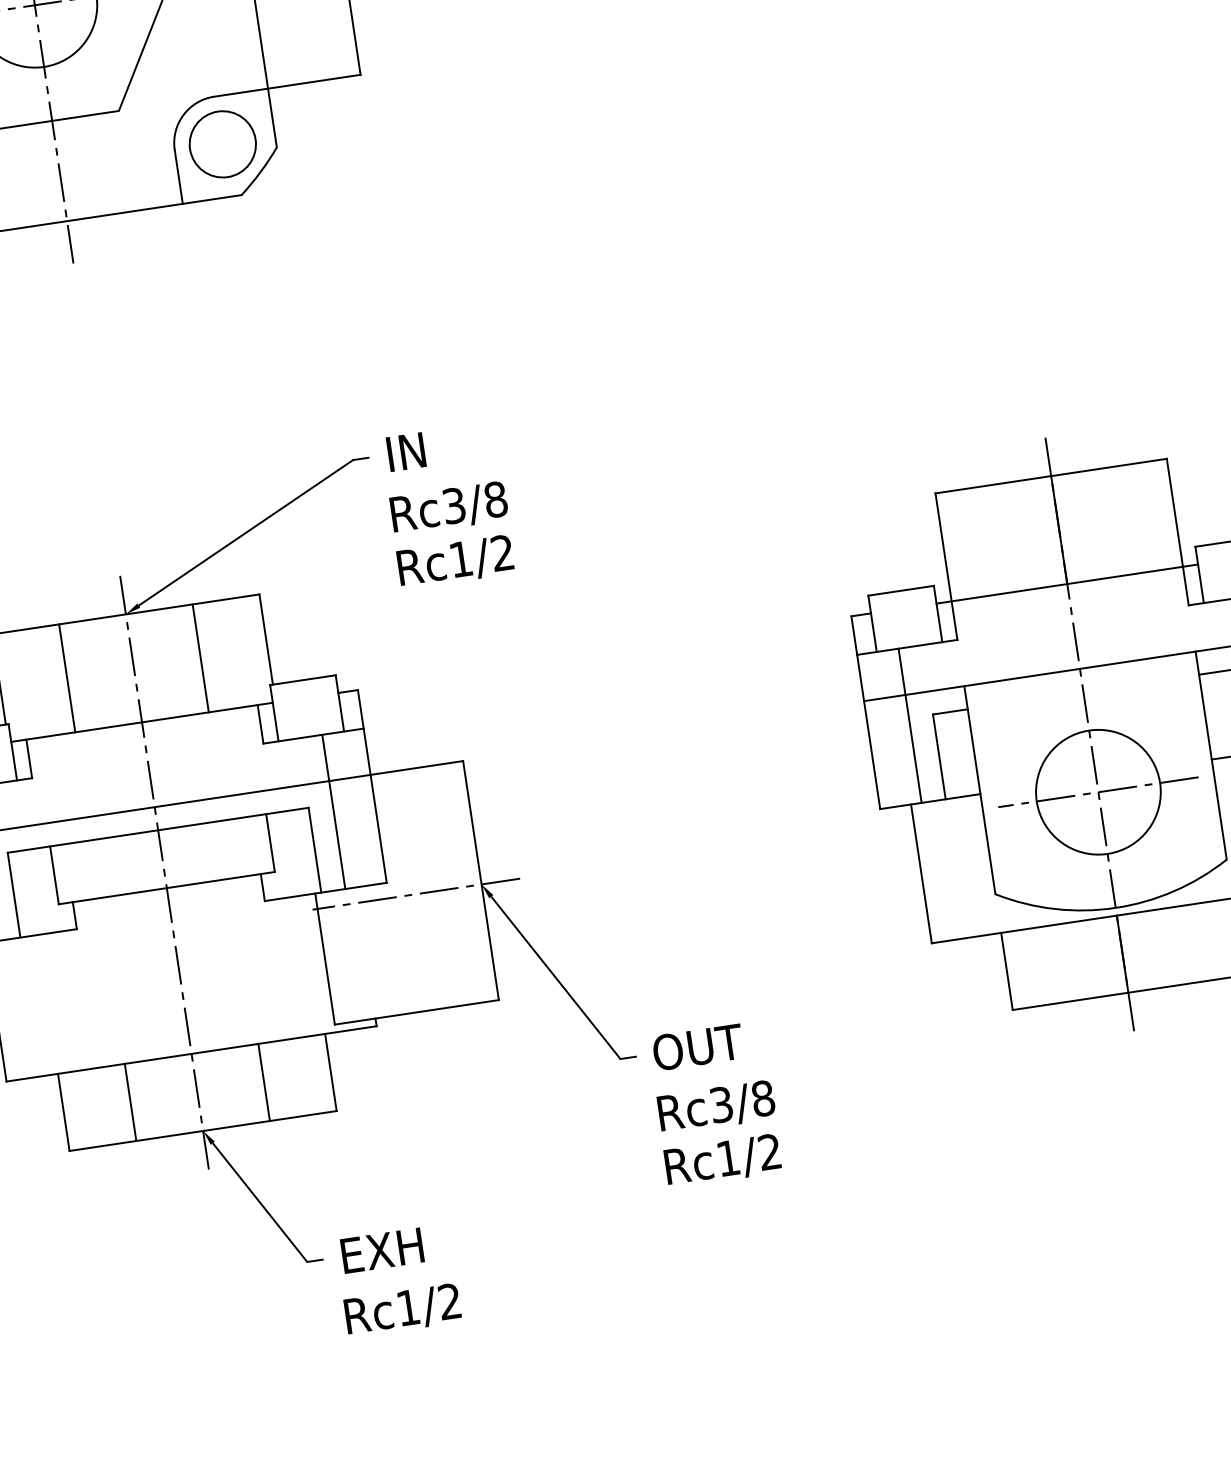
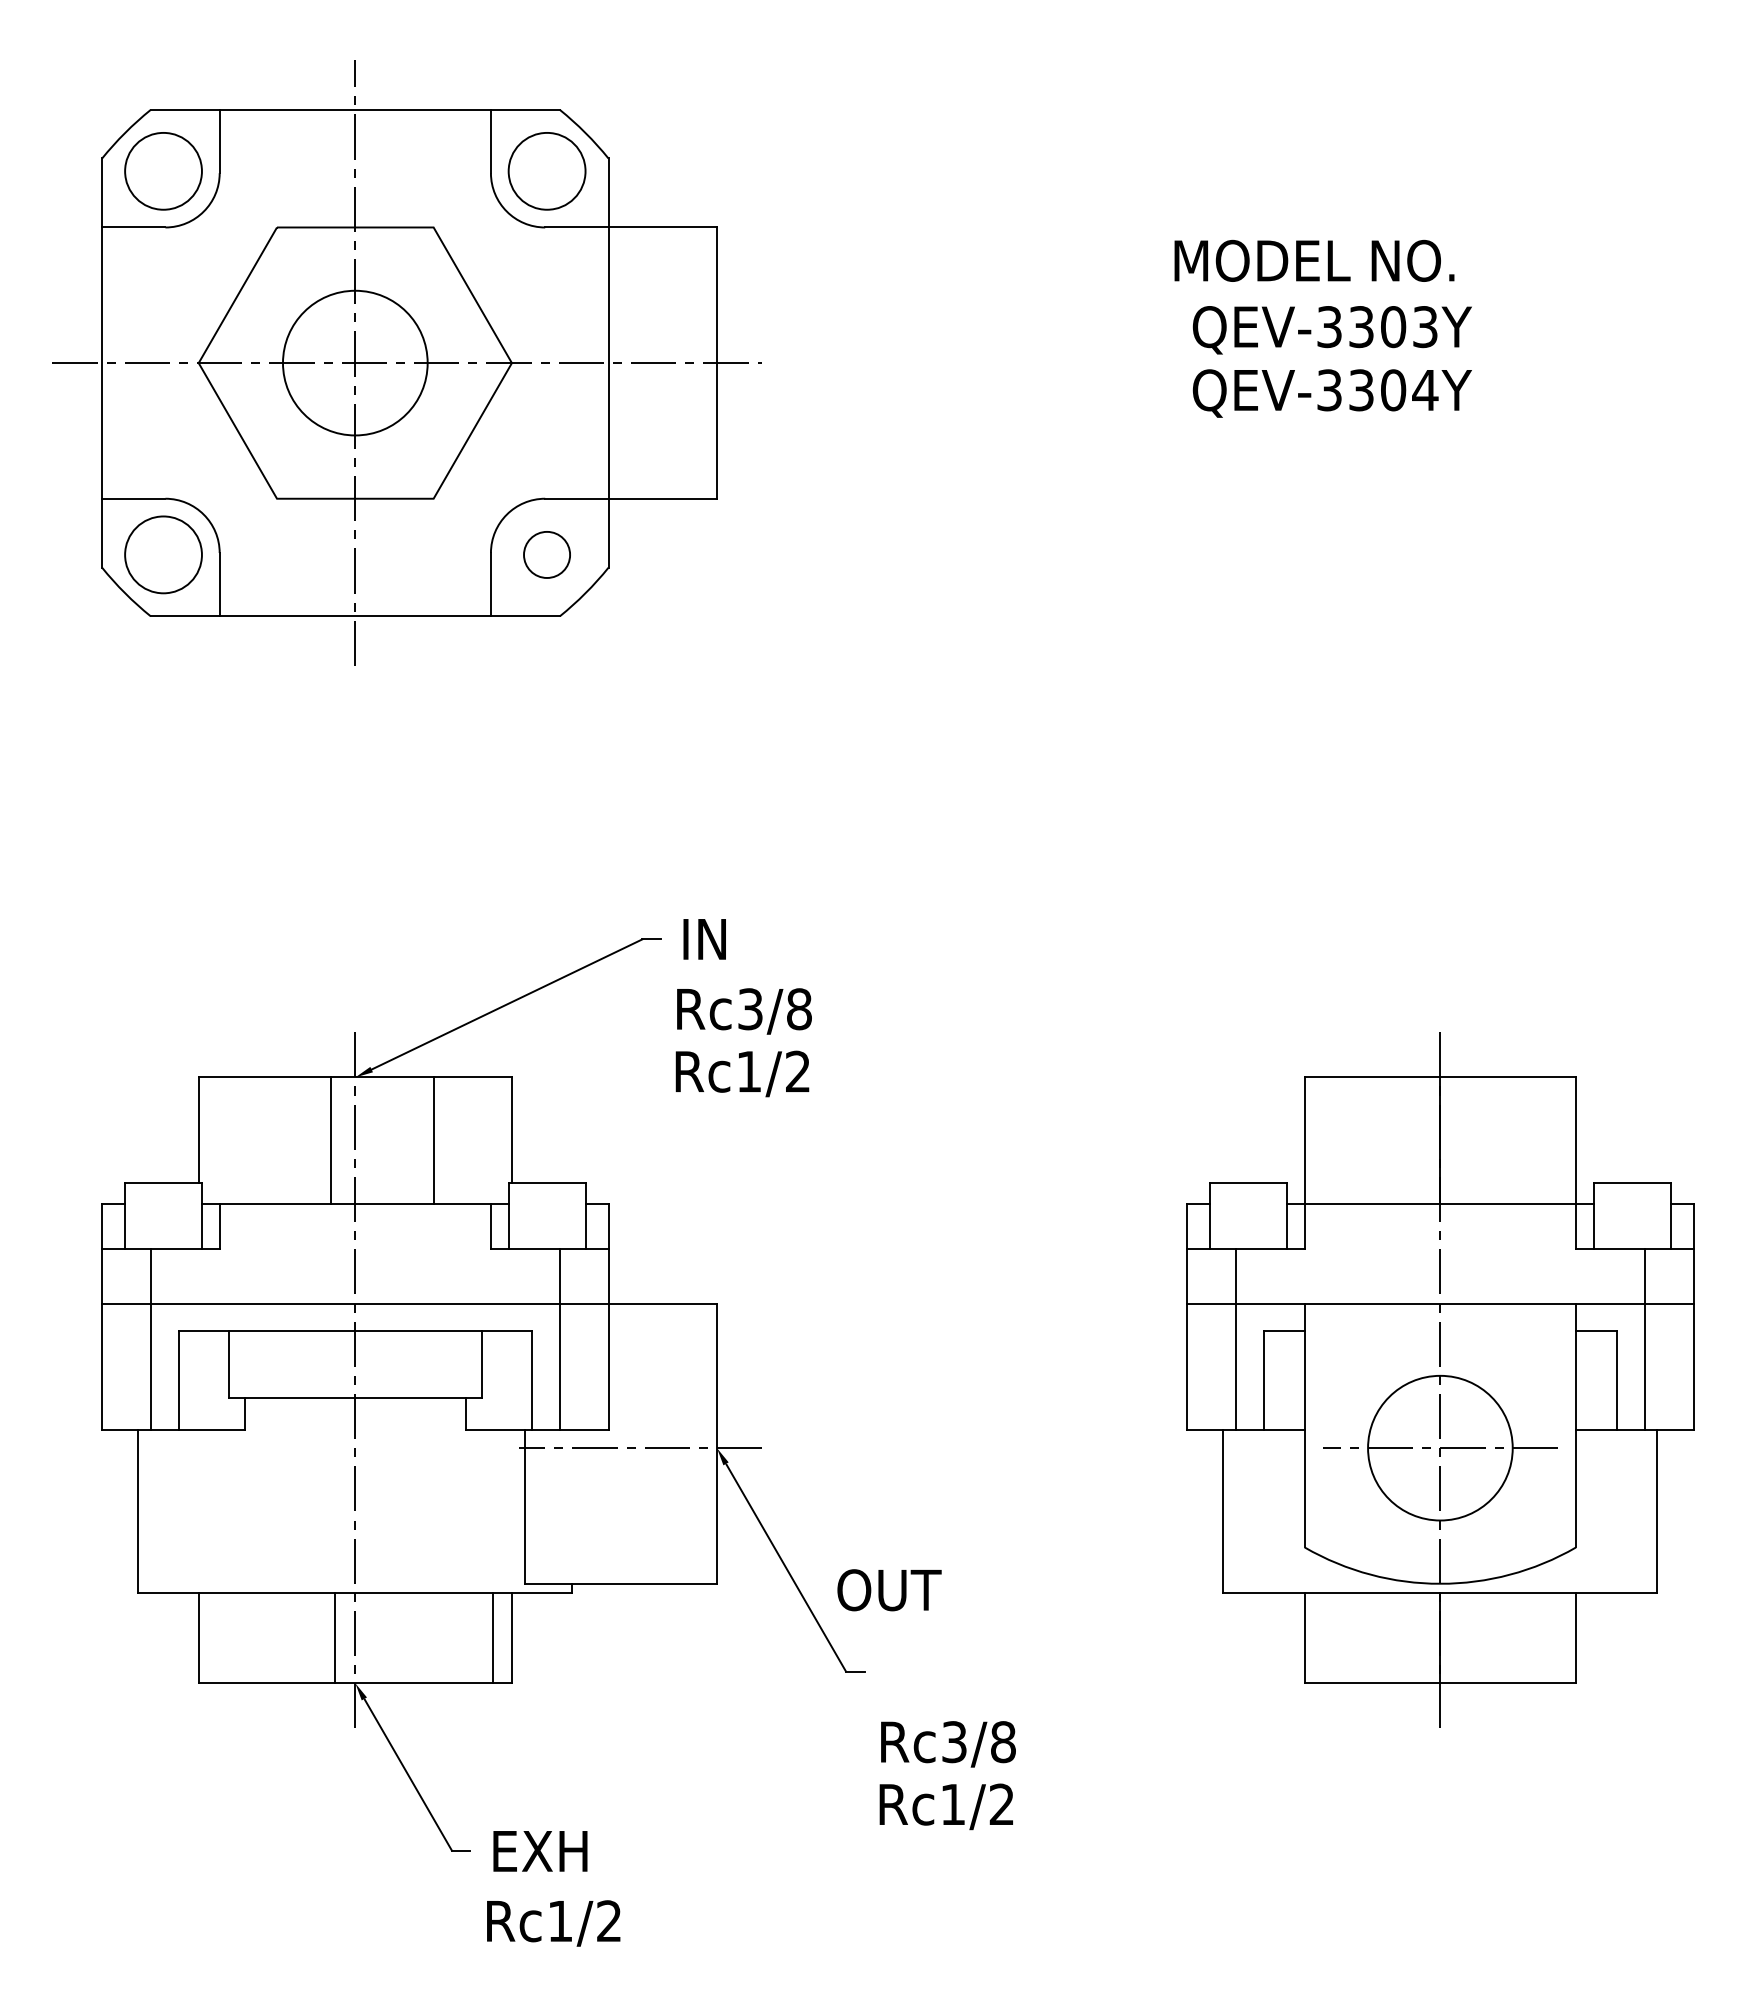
circle: (222, 144) -> (546, 554), size x0.6
line: (67, 678) -> (331, 1140), moved
text: (698, 1047) -> (889, 1590), moved
line: (263, 1082) -> (492, 1637), moved
line: (130, 1101) -> (335, 1637), moved

